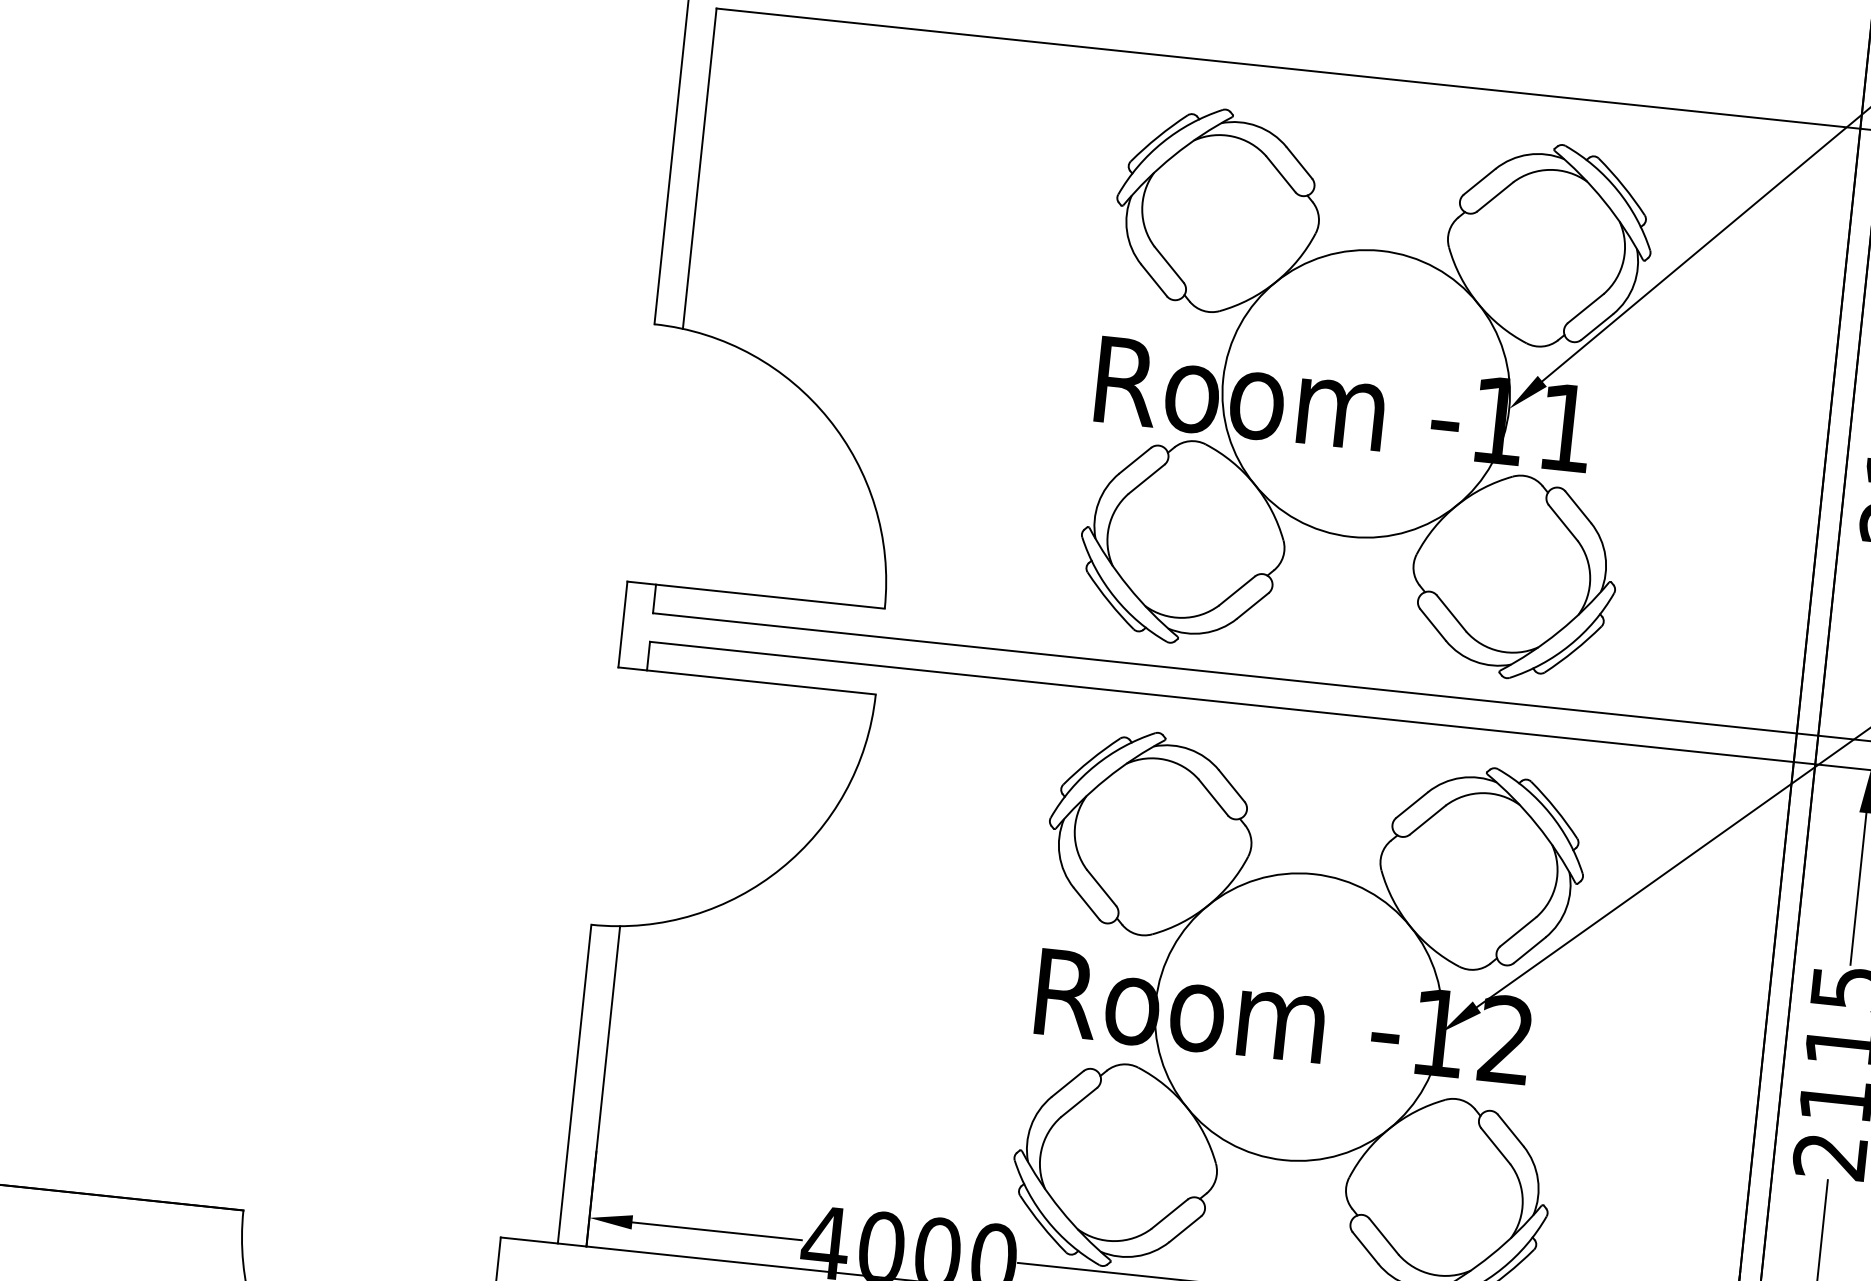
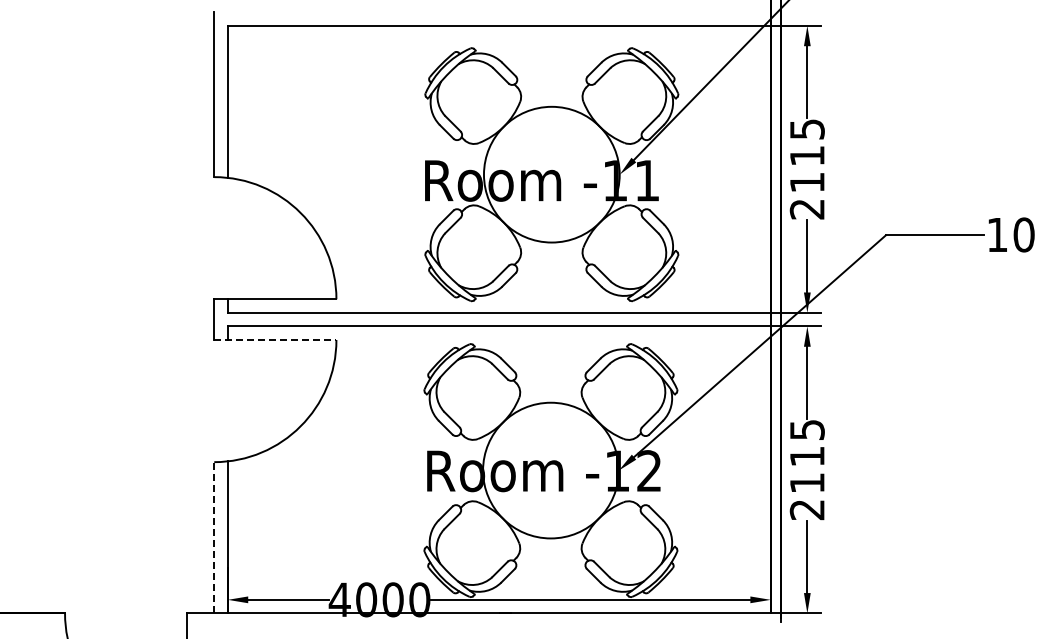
line: (747, 679) -> (275, 339), solid -> dashed
line: (575, 1083) -> (214, 537), solid -> dashed

